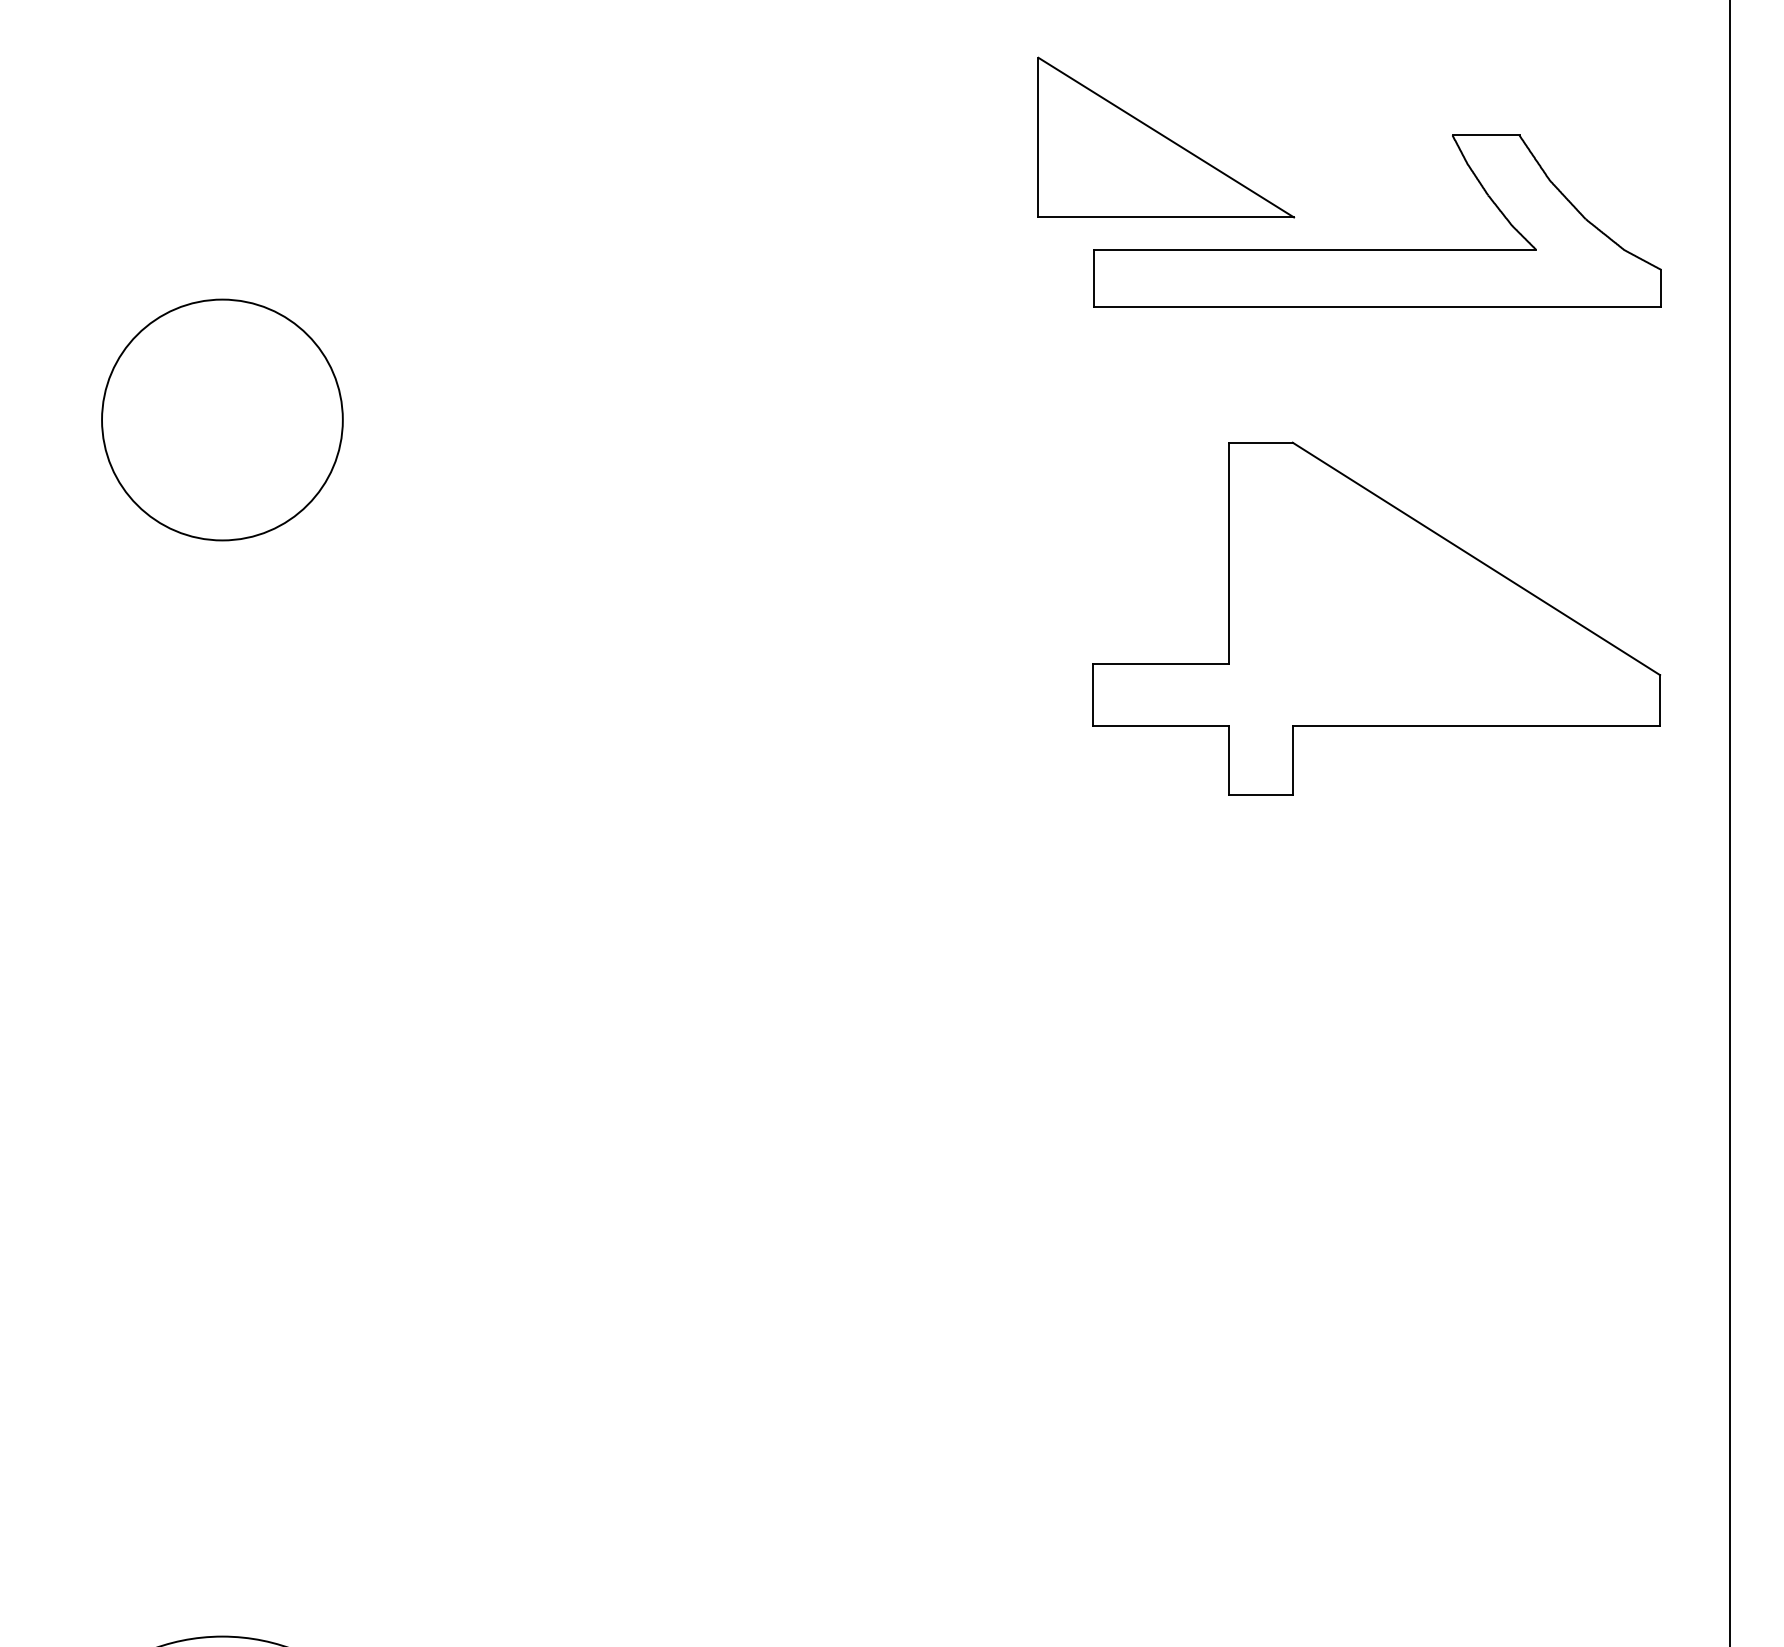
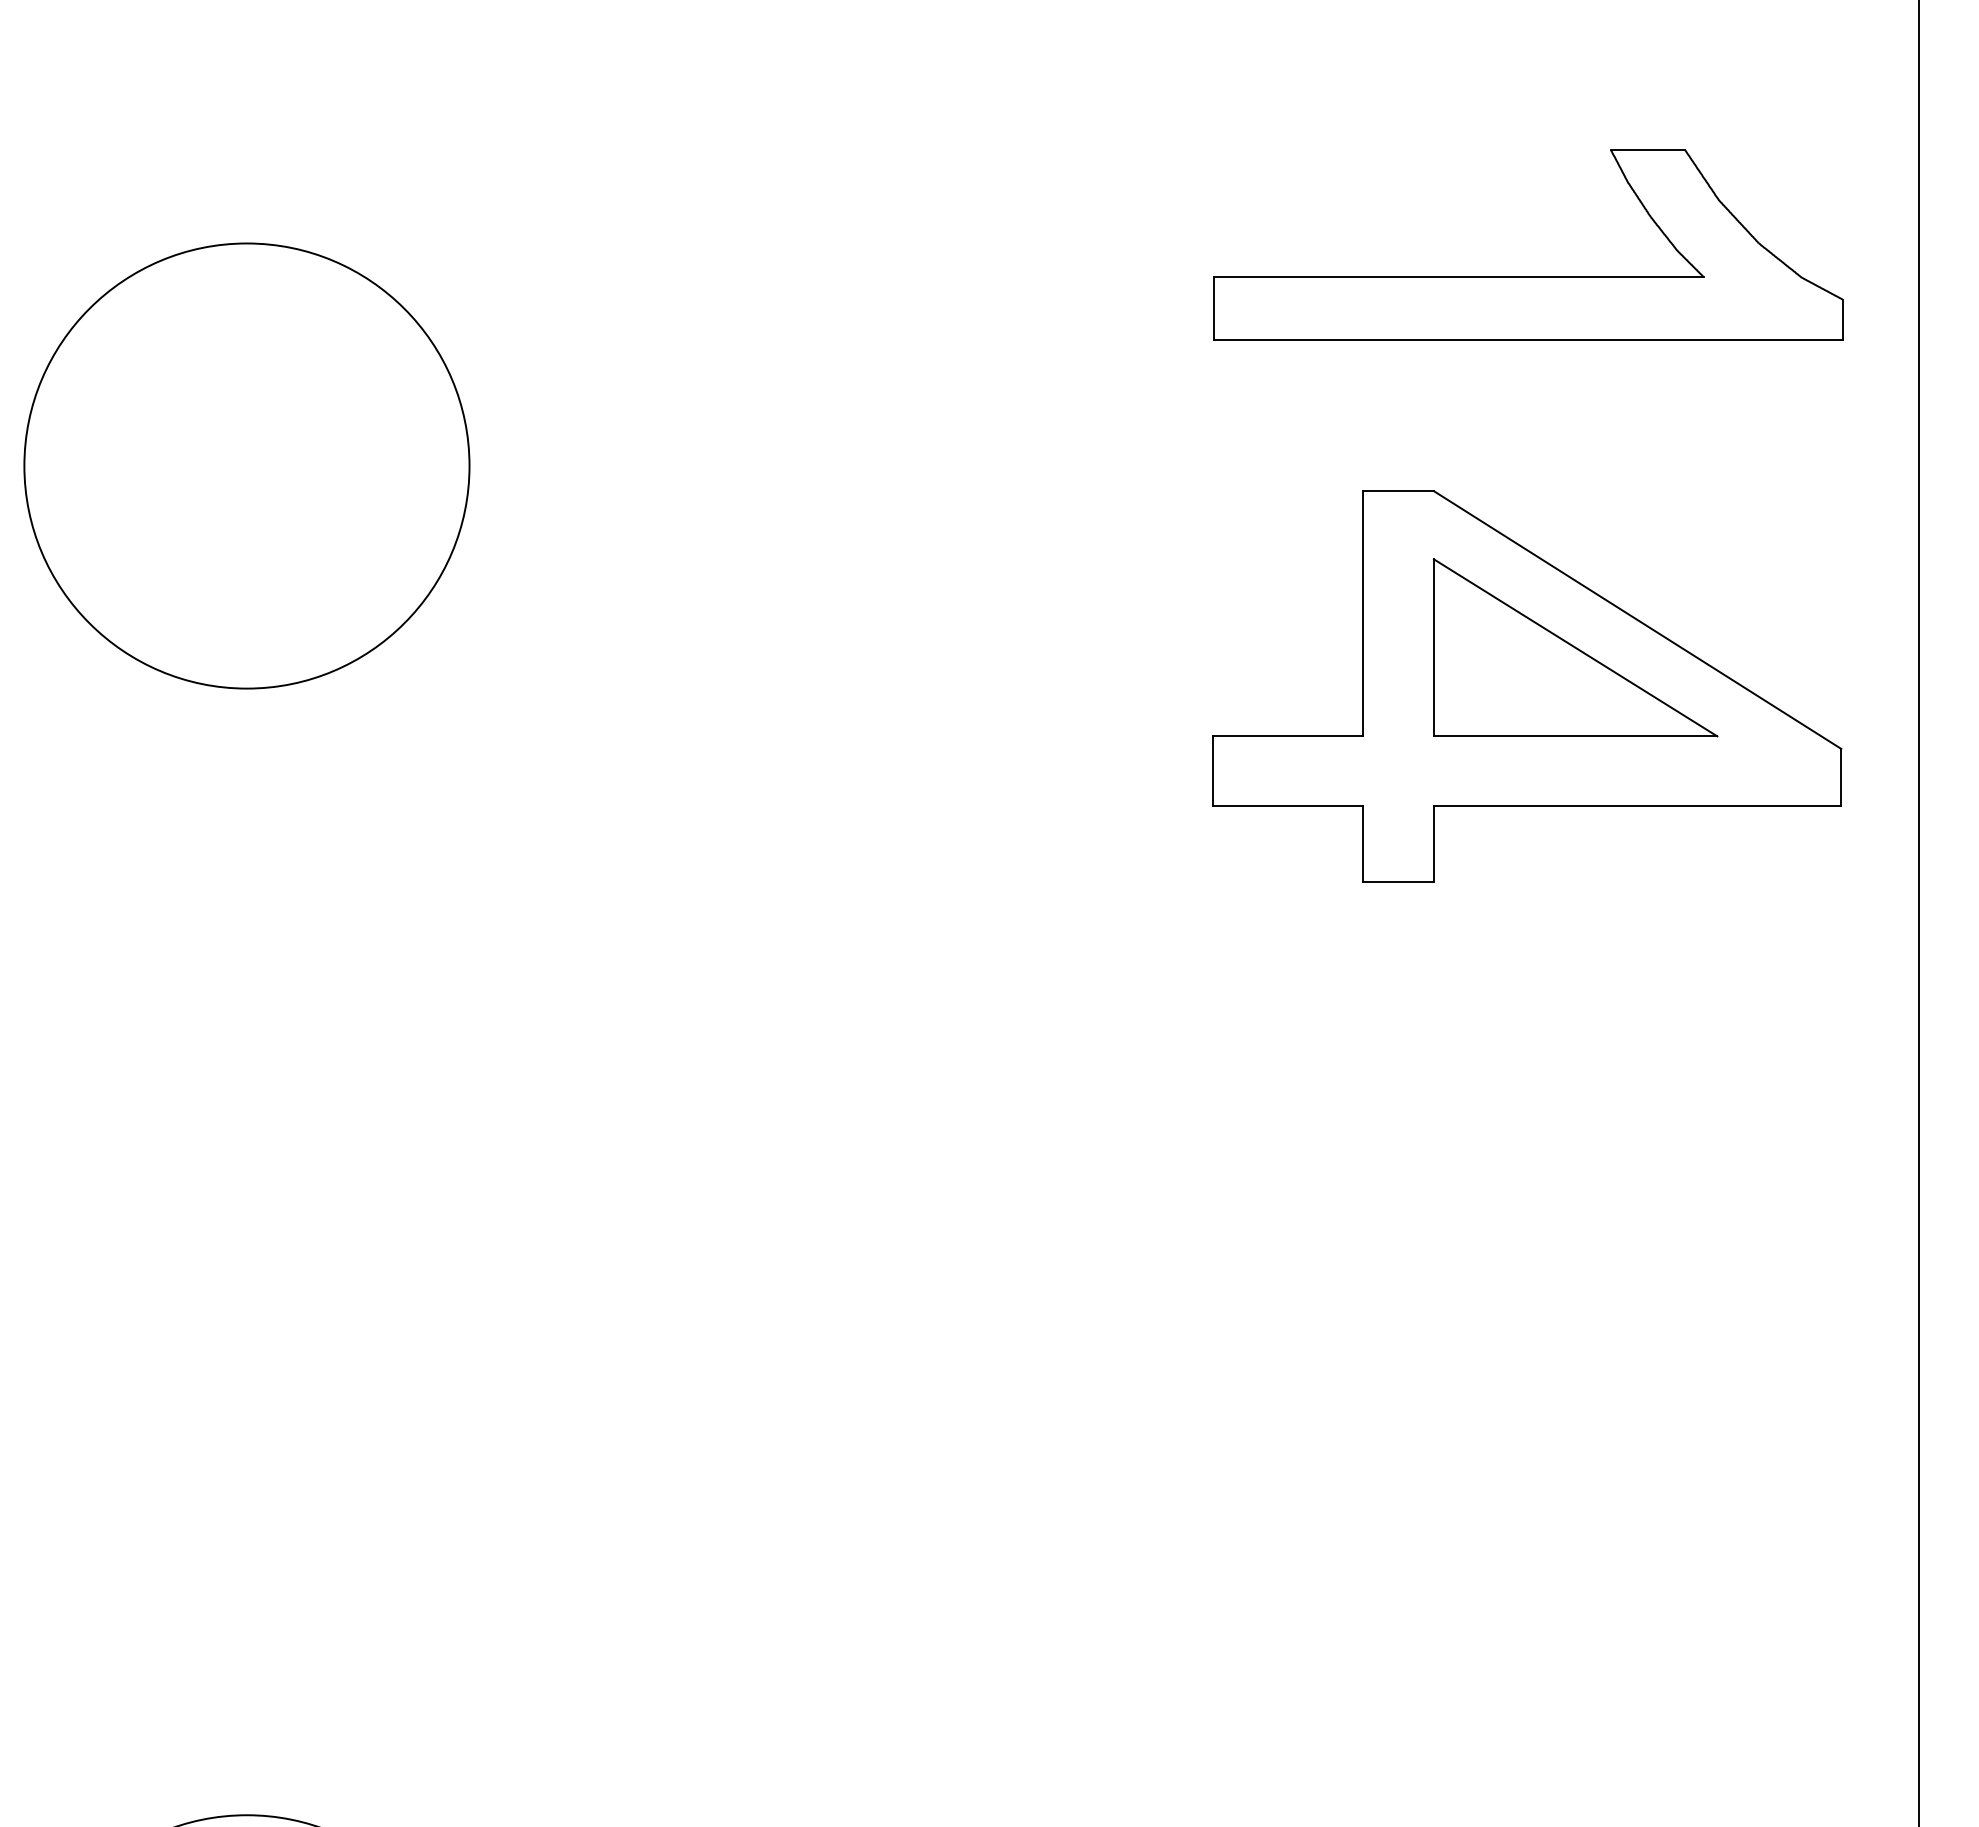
part: (1166, 137) -> (1575, 647), moved
circle: (222, 419) -> (246, 465), size x1.67

